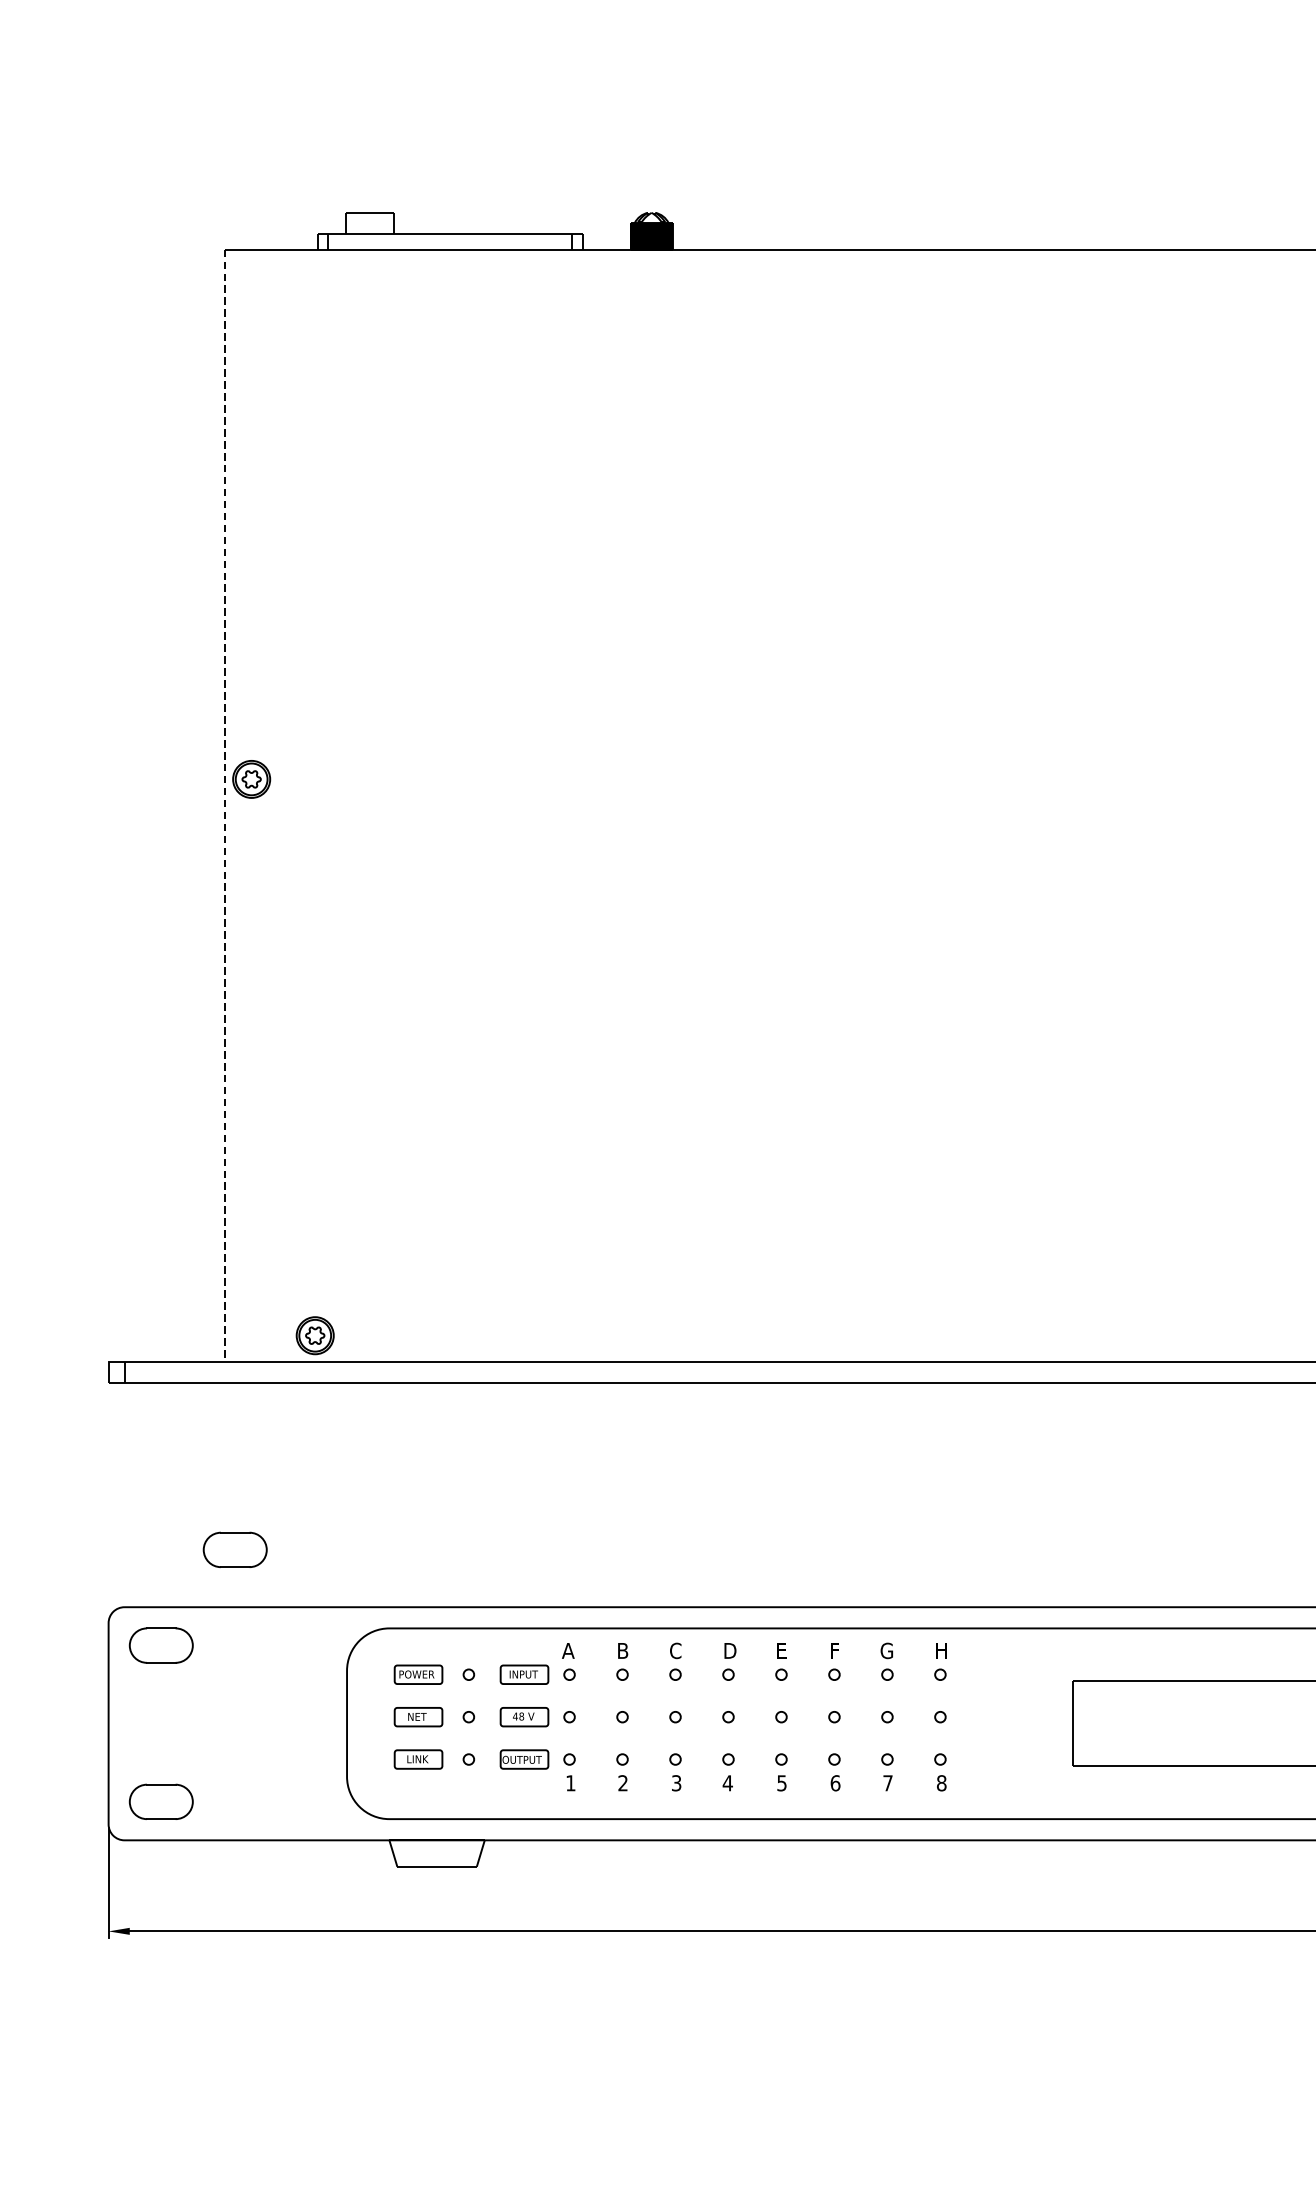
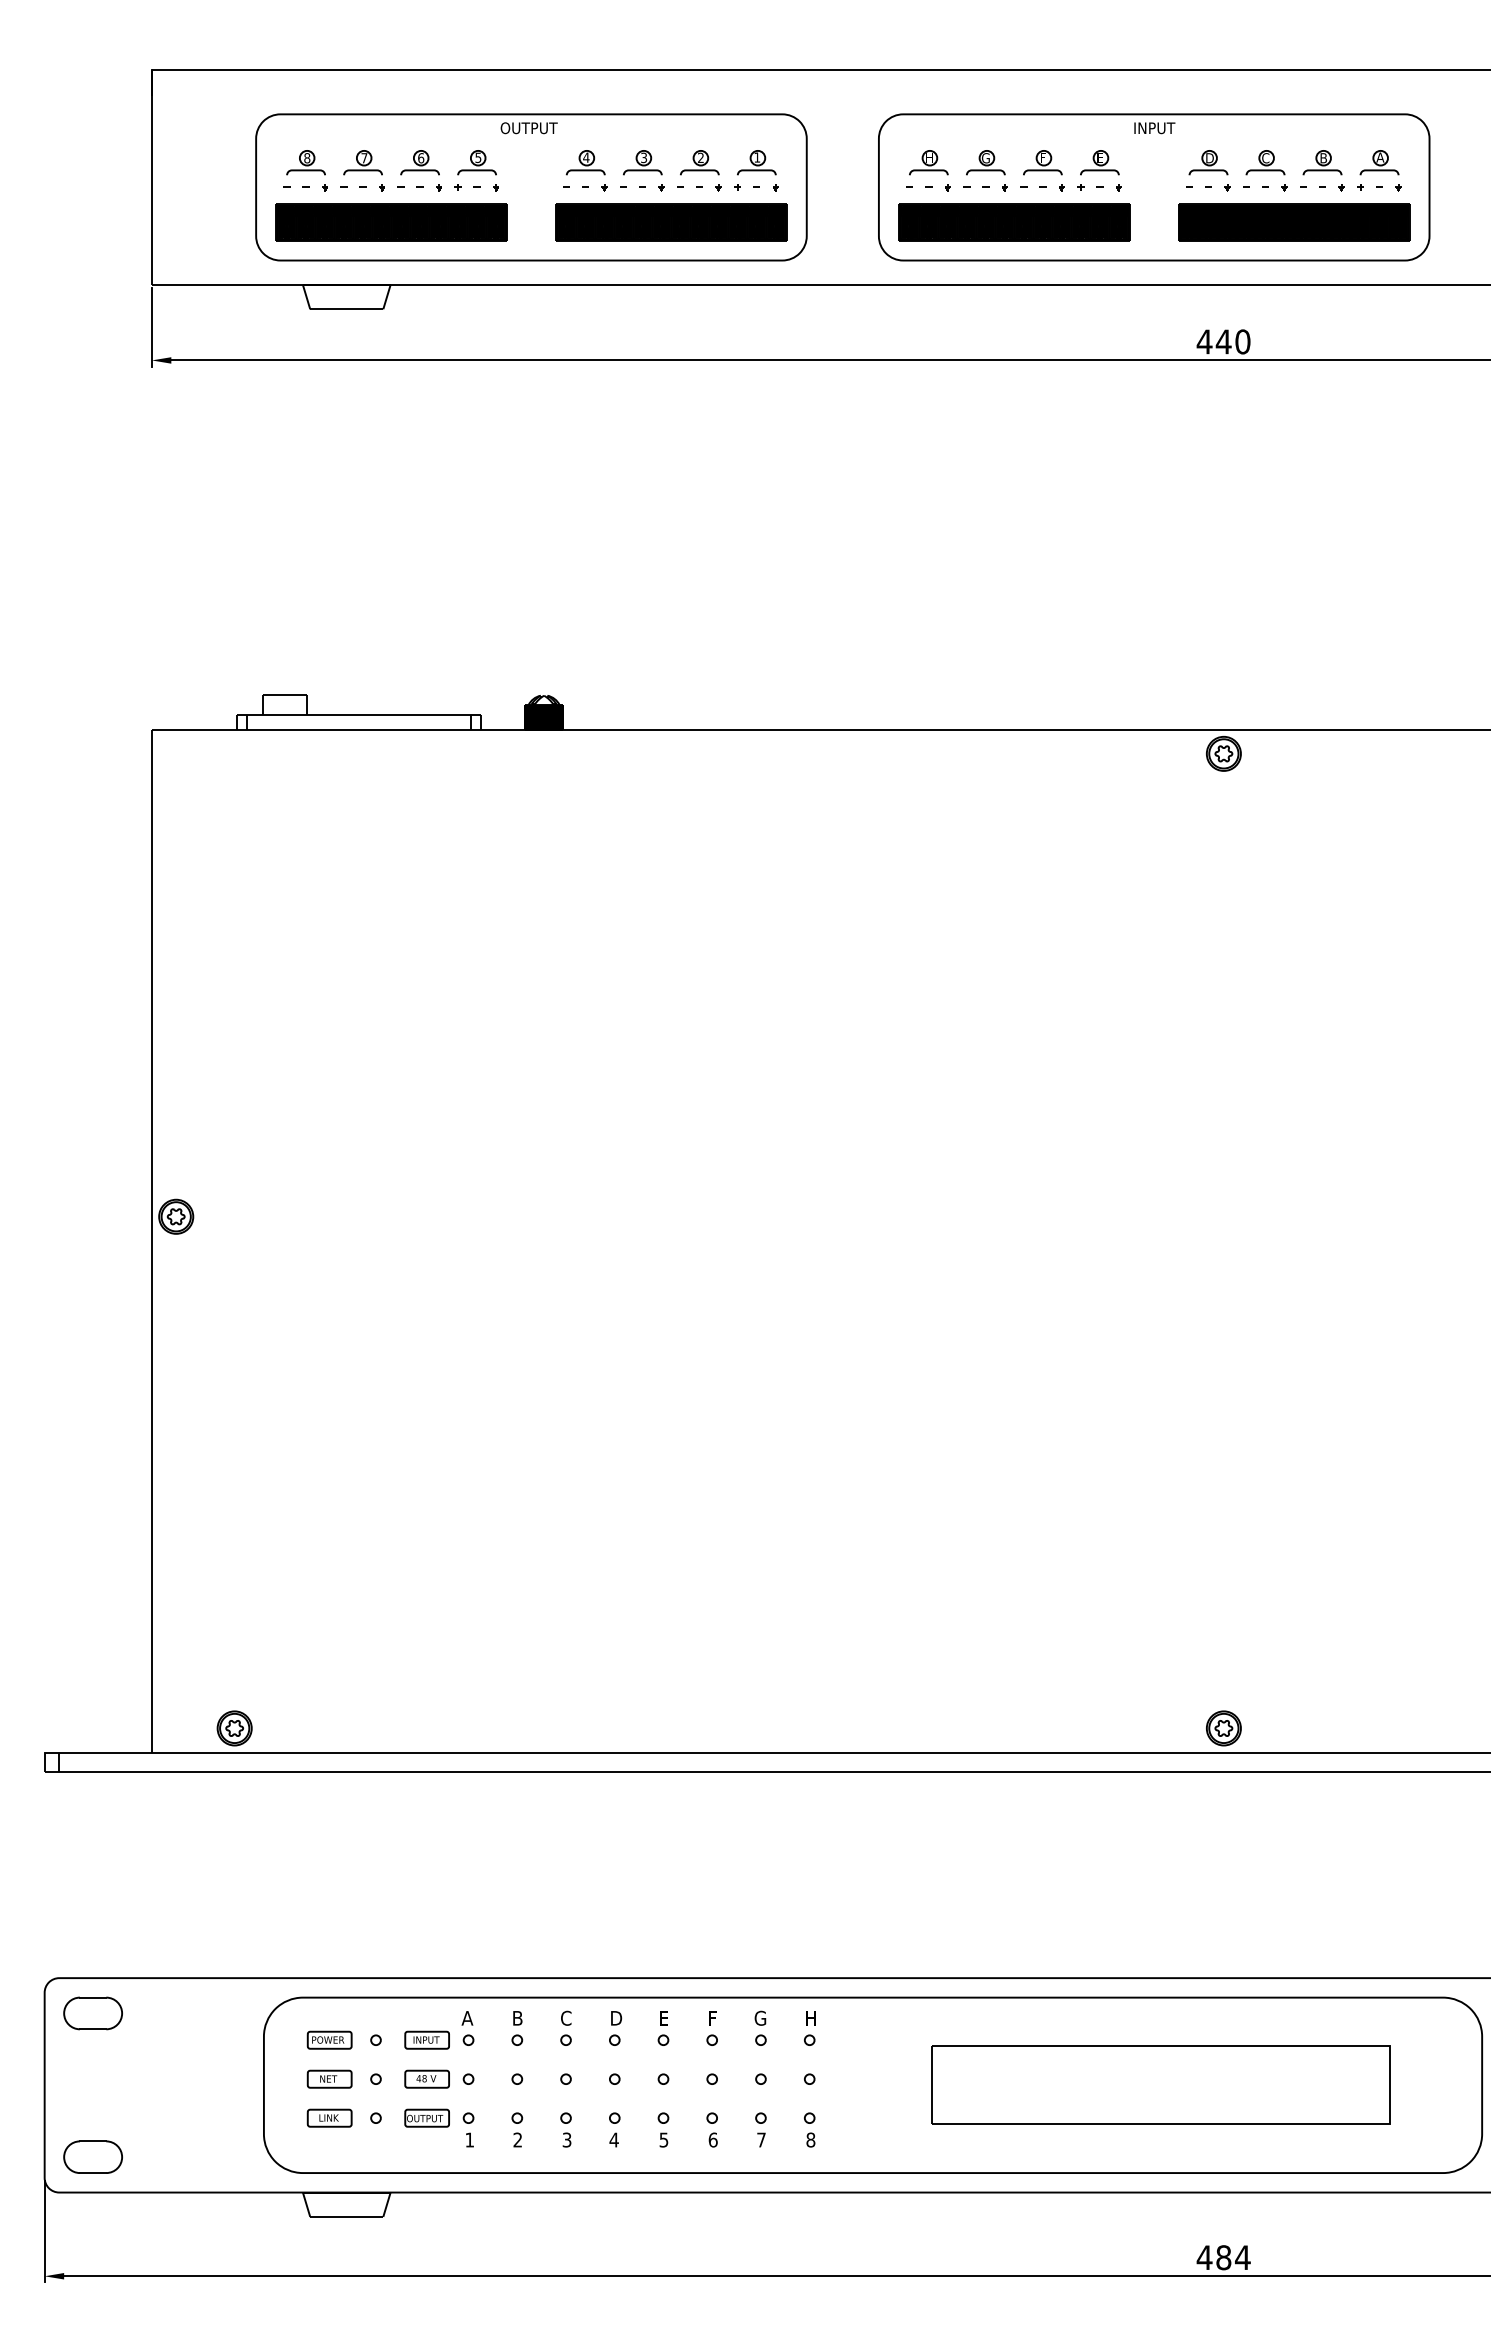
line: (224, 806) -> (151, 1241), dashed -> solid
part: (234, 1549) -> (160, 1925), removed

